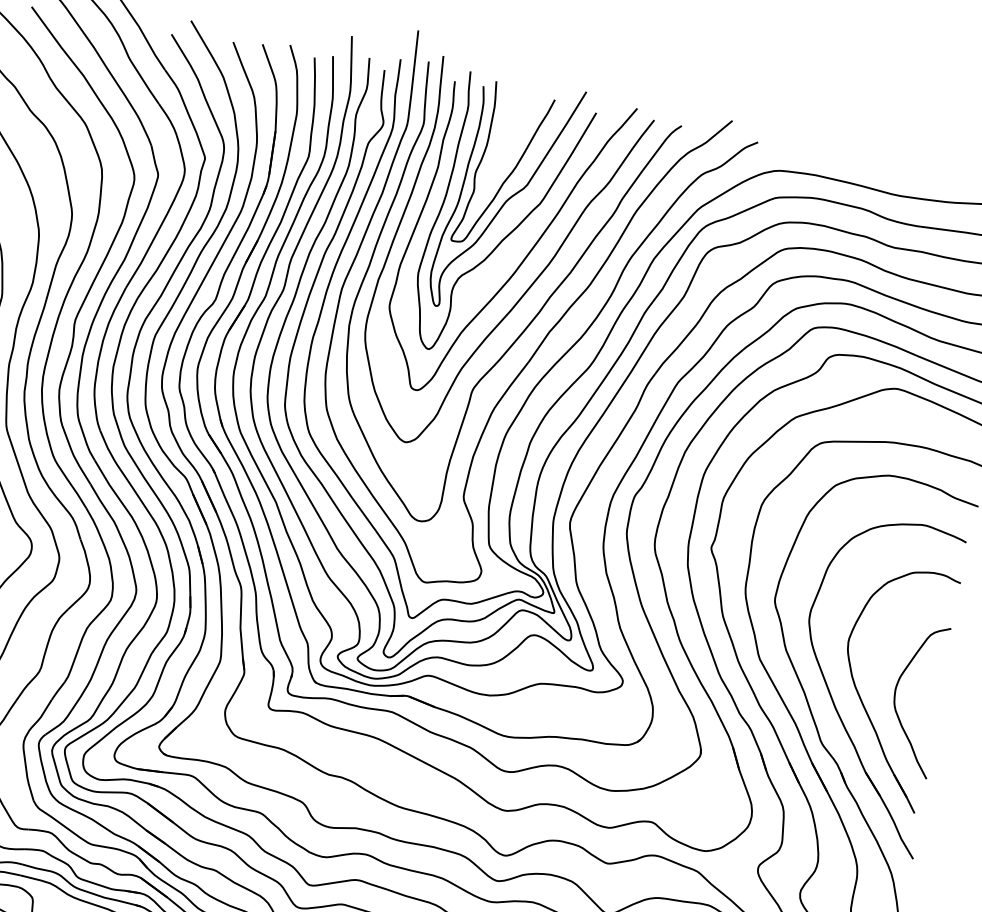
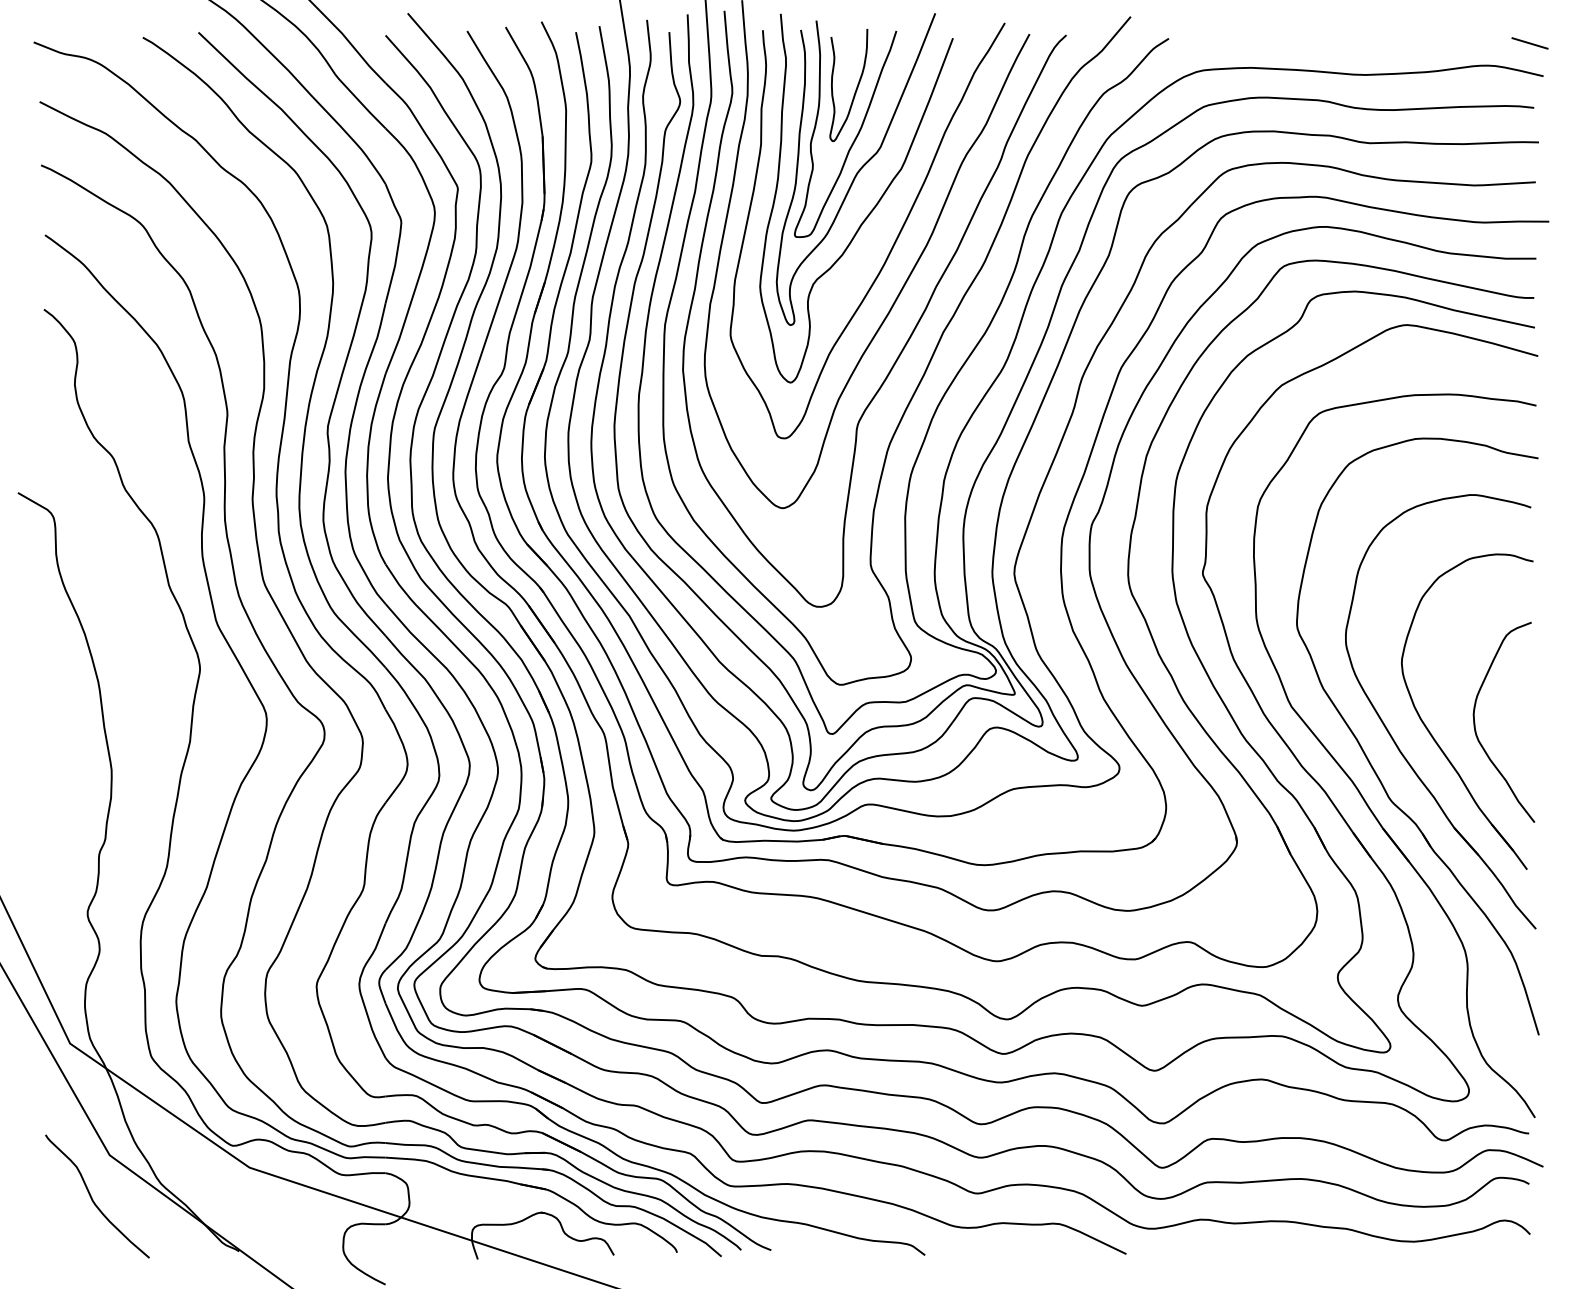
curve: (517, 136) -> (856, 86), added

